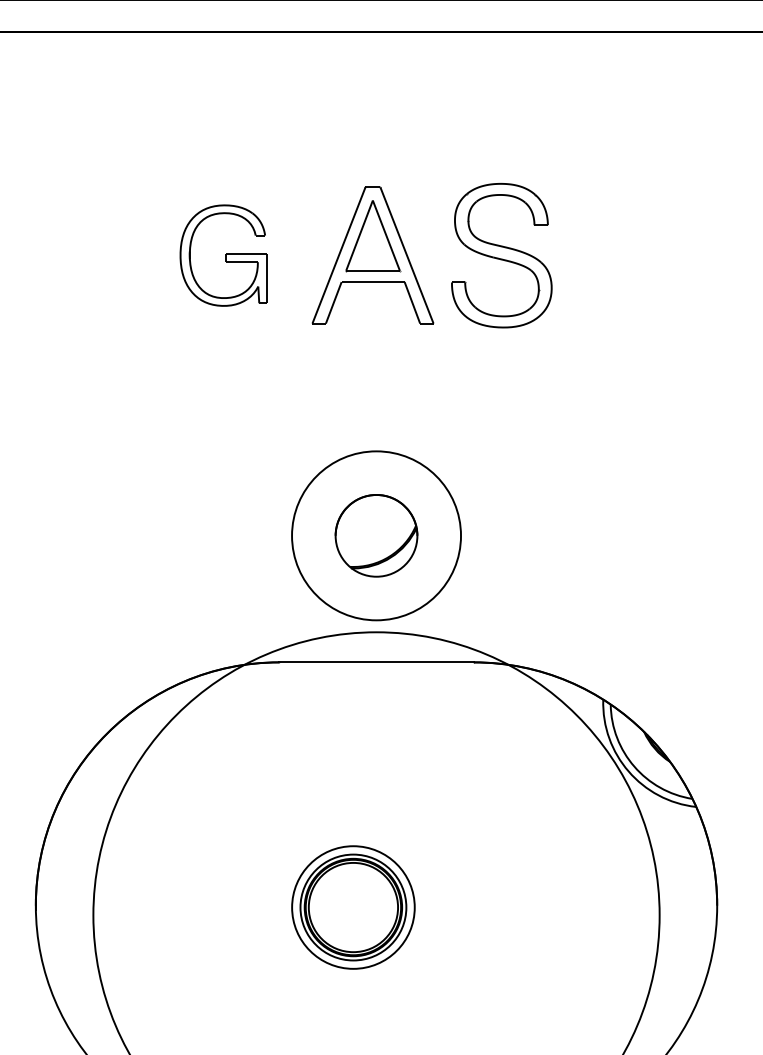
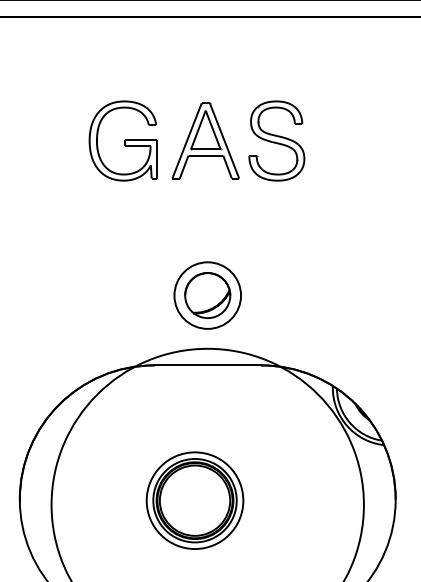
part: (221, 254) -> (122, 140), size x1.43
circle: (376, 535) -> (207, 295), size x0.71
part: (352, 907) -> (194, 500), size x1.43

